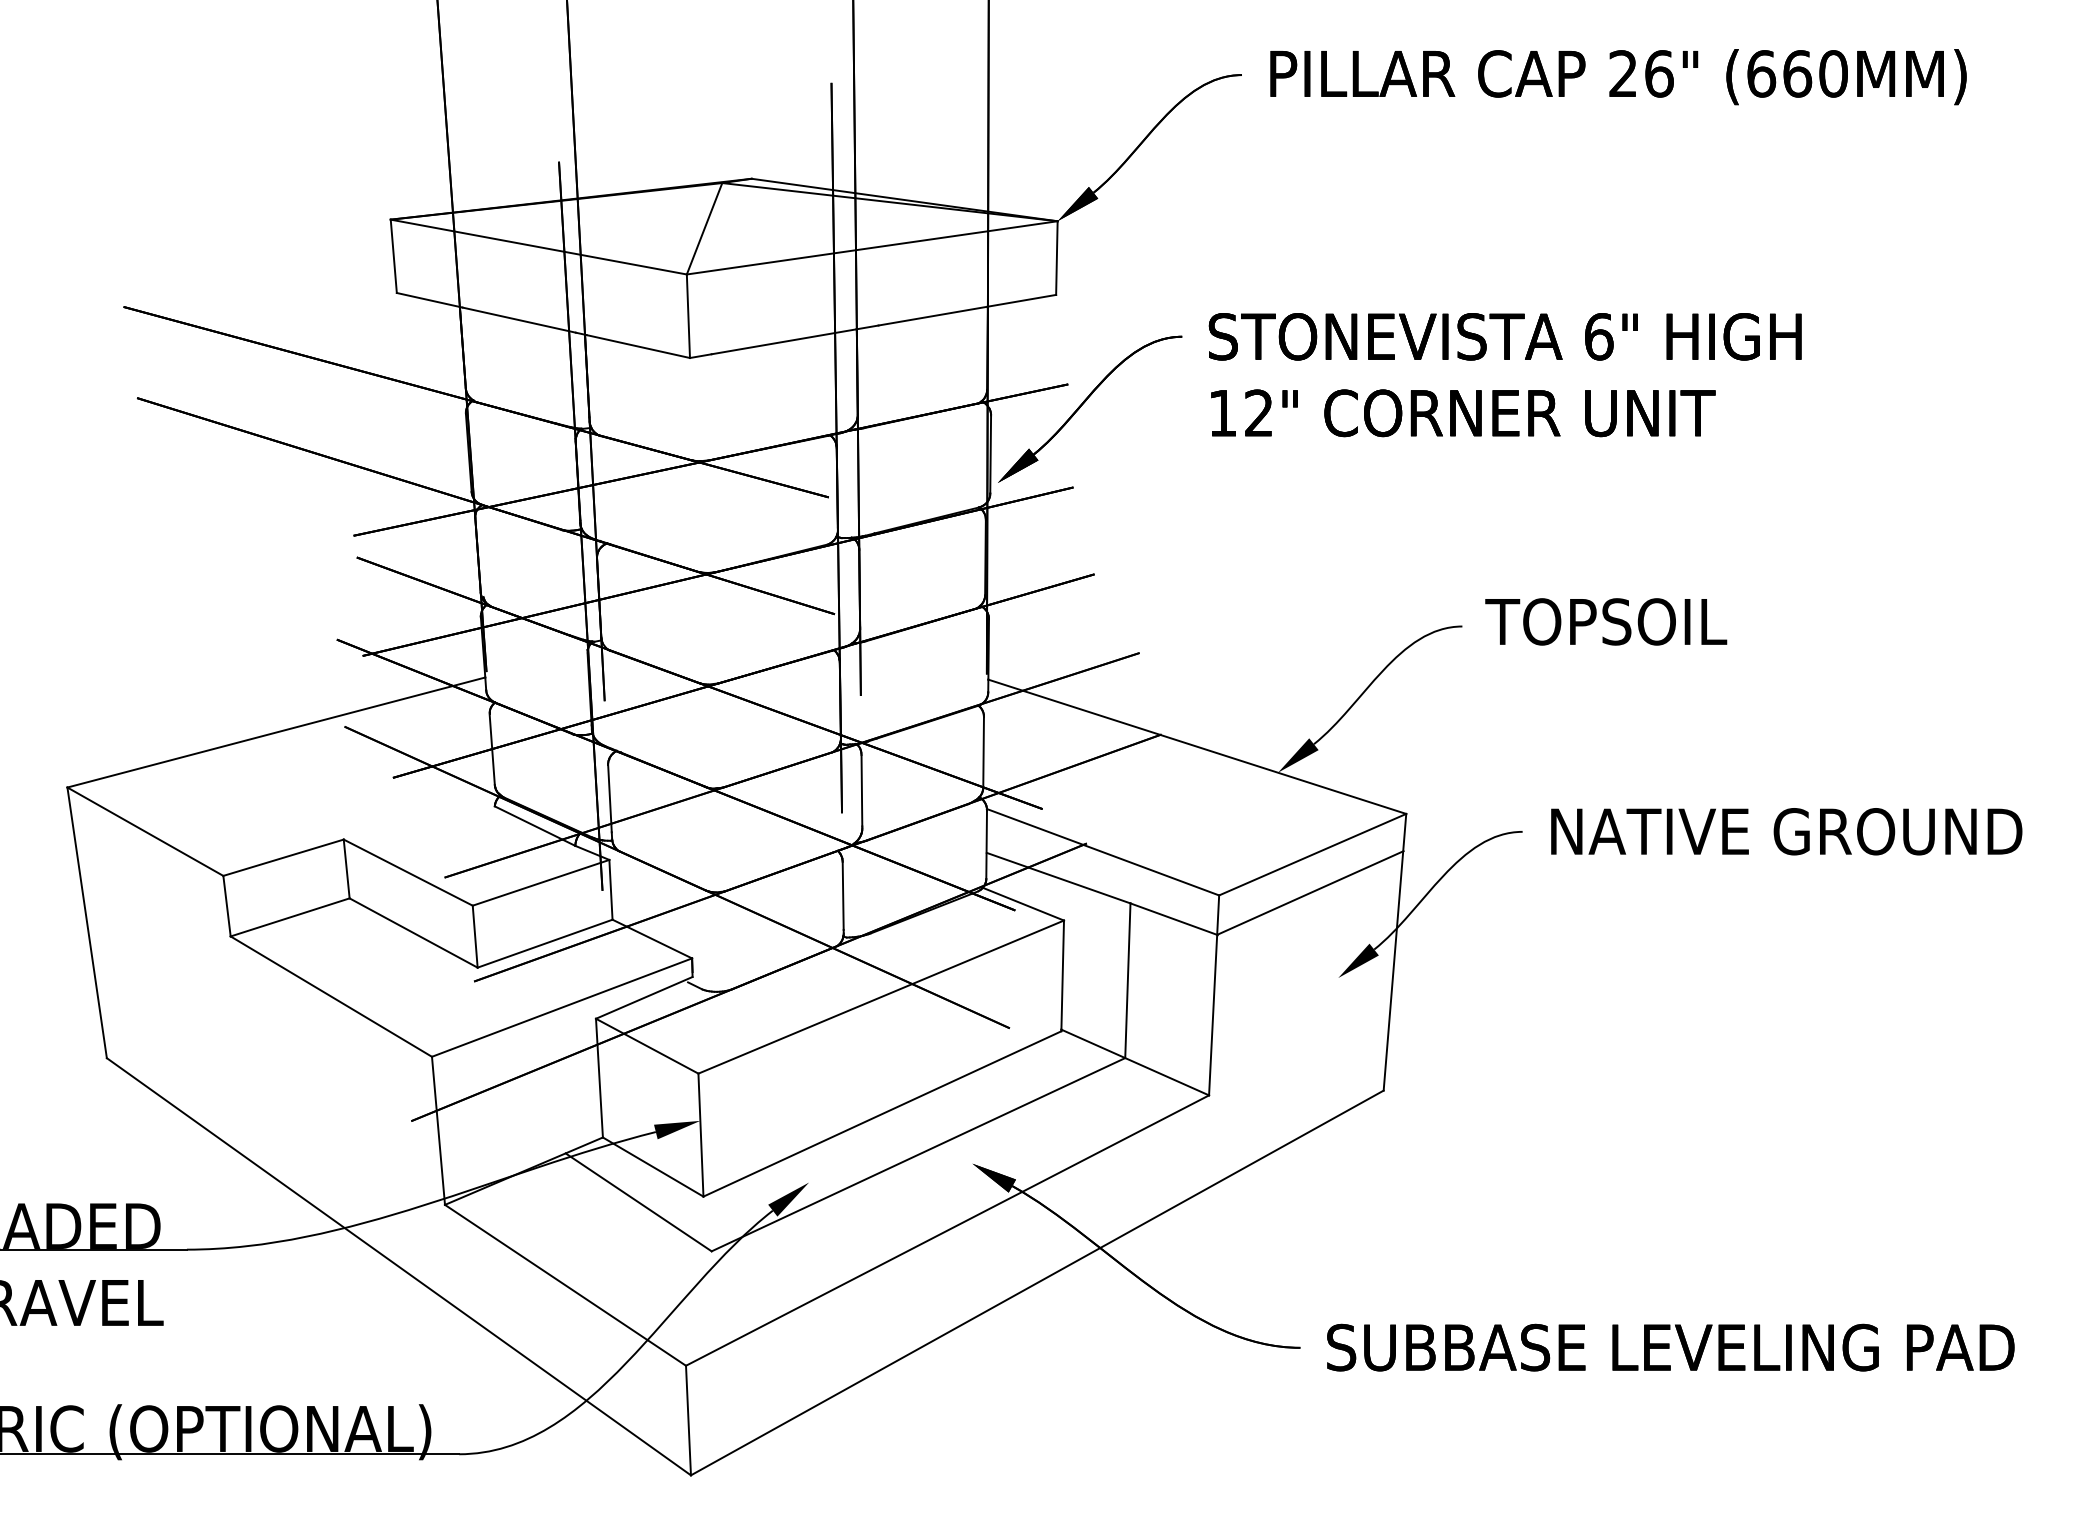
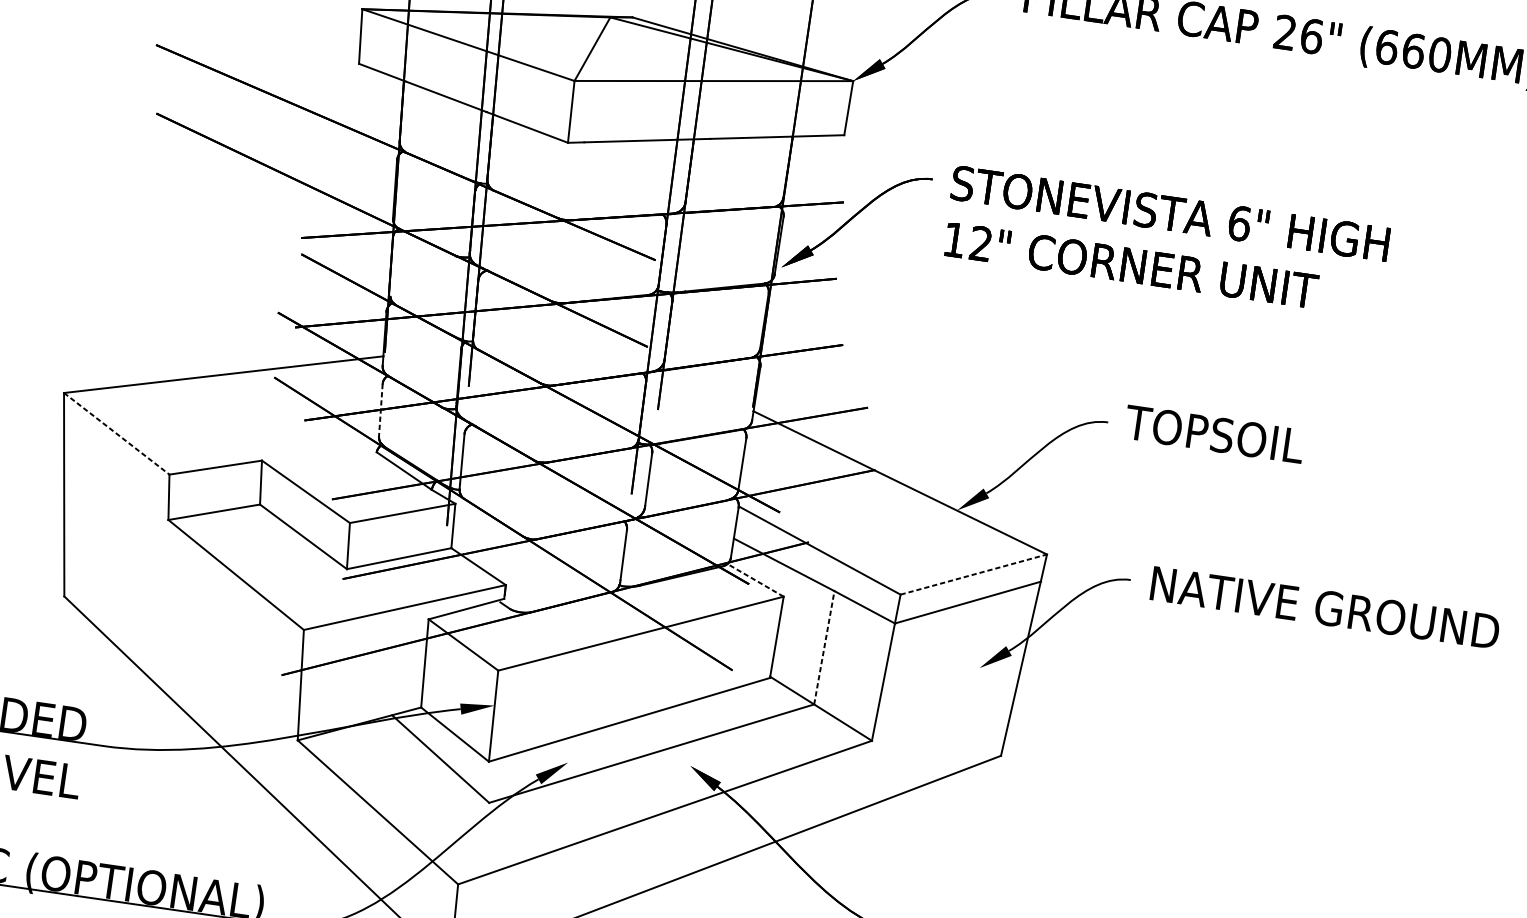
line: (492, 750) -> (380, 410), solid -> dashed
line: (145, 831) -> (116, 433), solid -> dashed
line: (1313, 854) -> (974, 574), solid -> dashed
line: (1023, 904) -> (755, 580), solid -> dashed
line: (1127, 980) -> (824, 647), solid -> dashed

